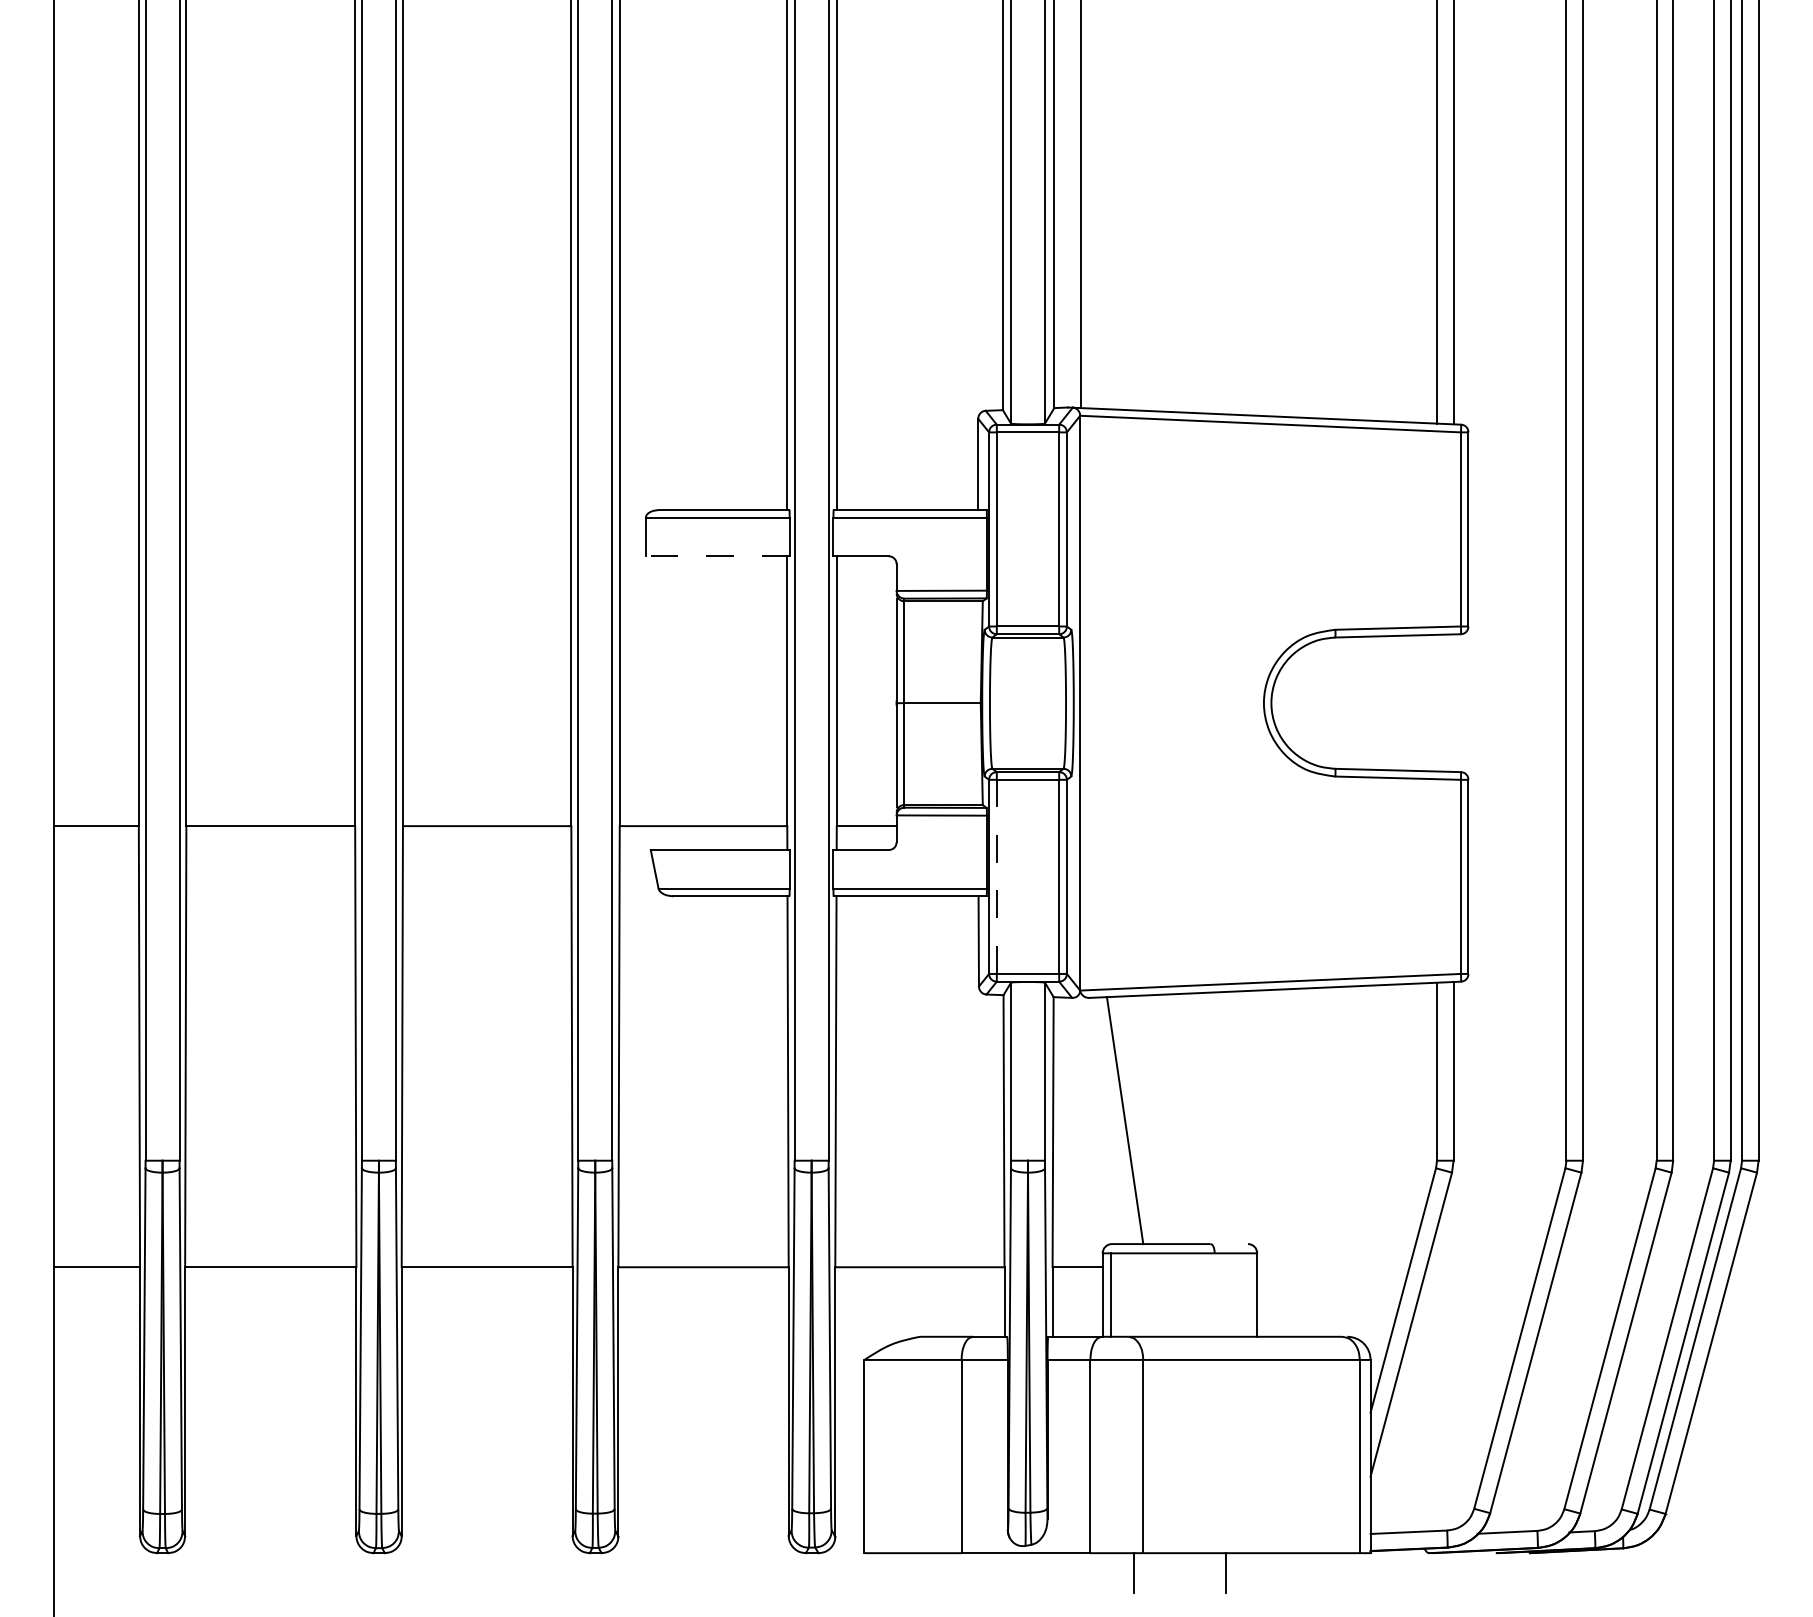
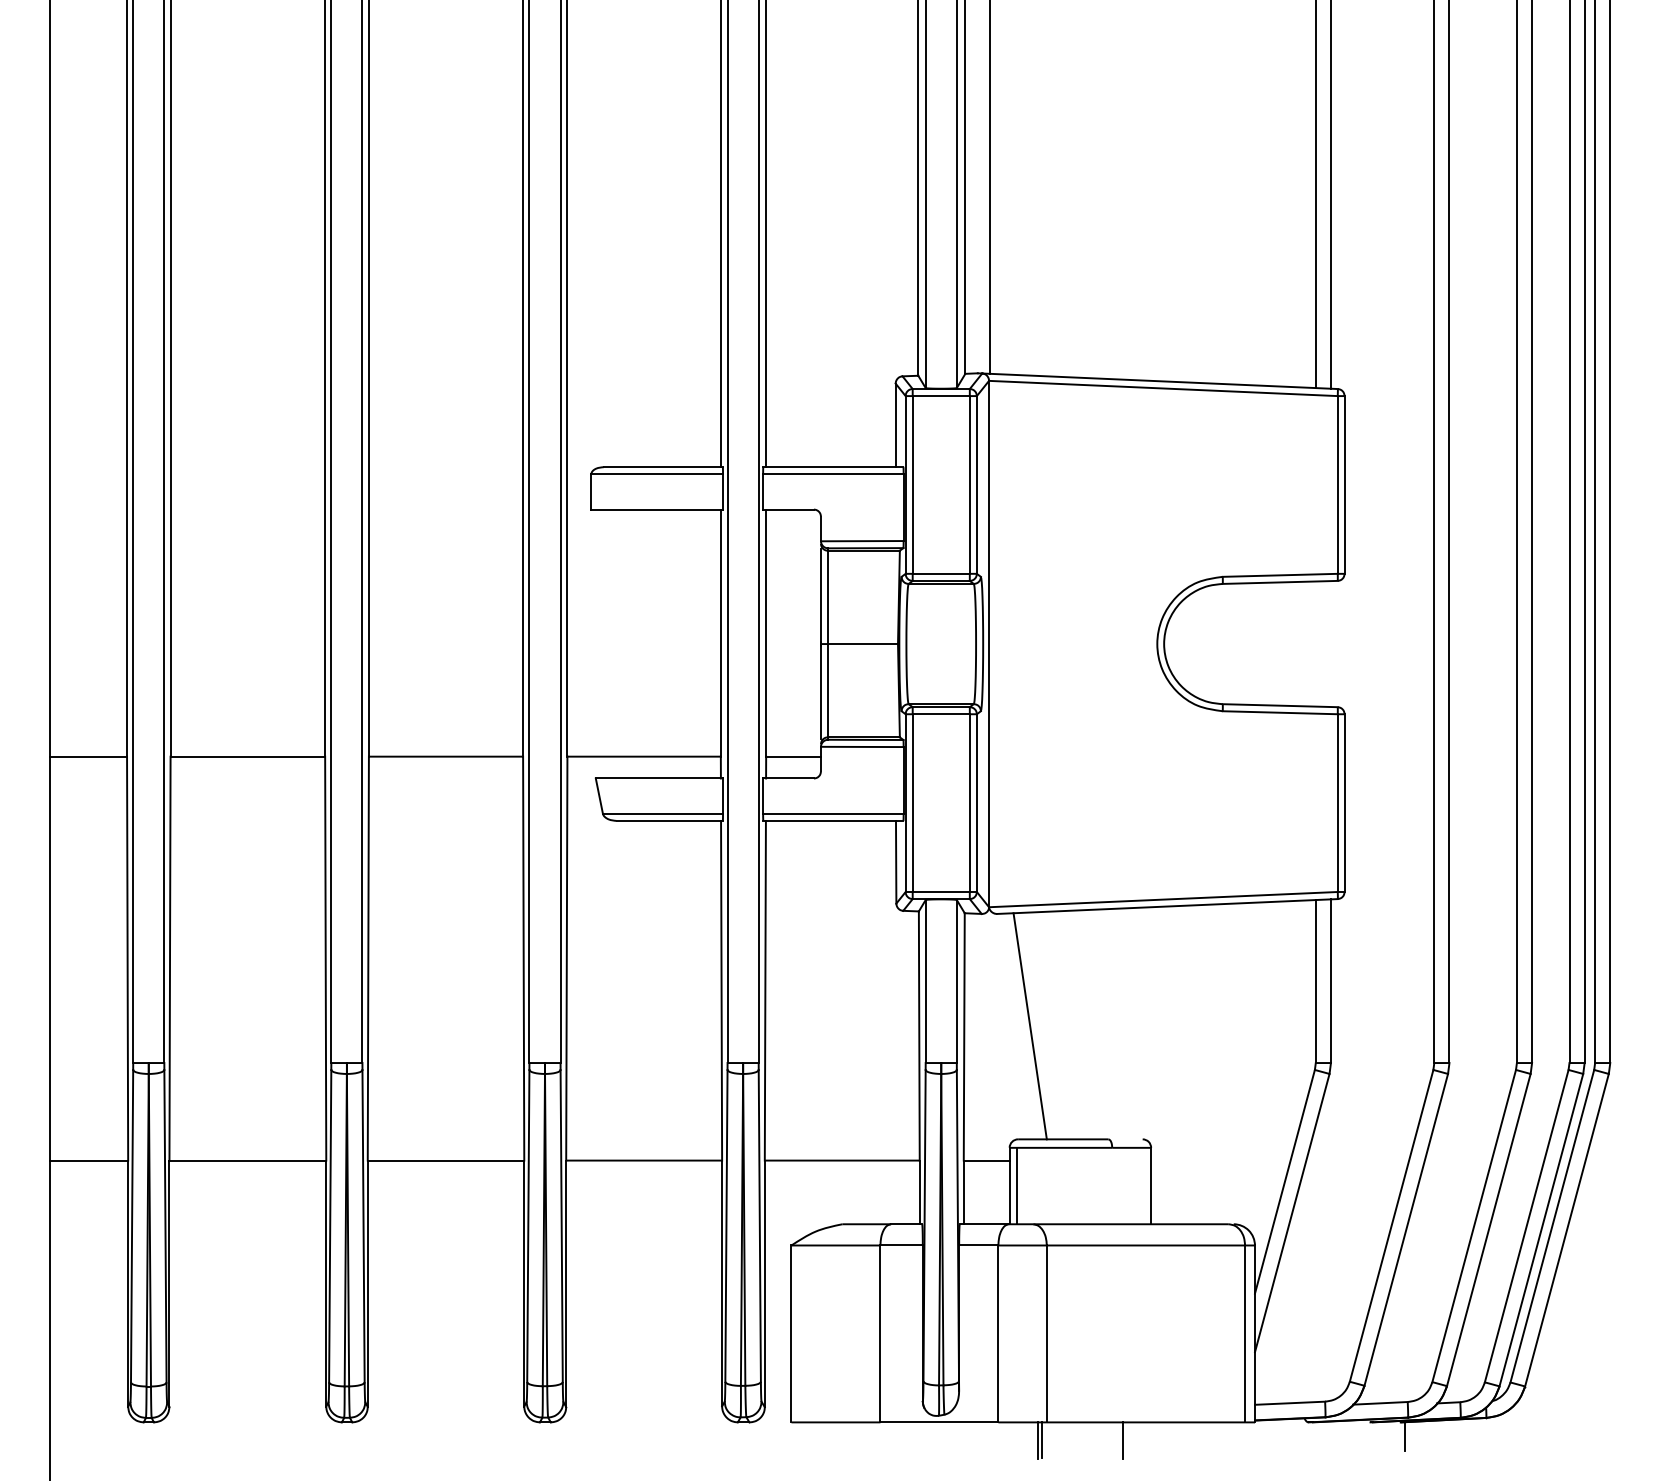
line: (717, 556) -> (656, 509), dashed -> solid
line: (996, 876) -> (912, 802), dashed -> solid
line: (1534, 1568) -> (1405, 1436), added
line: (1138, 1572) -> (1042, 1440), added

